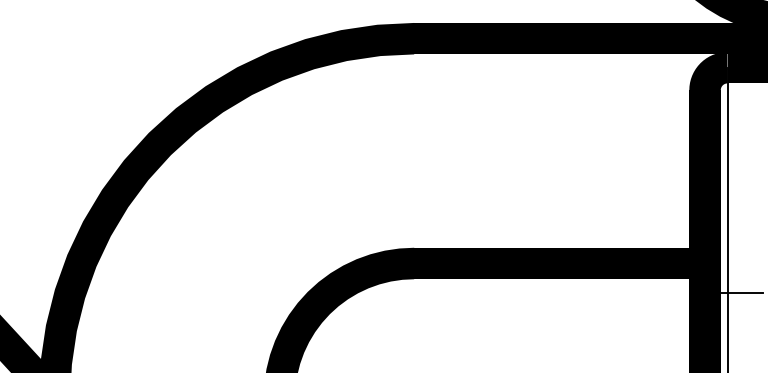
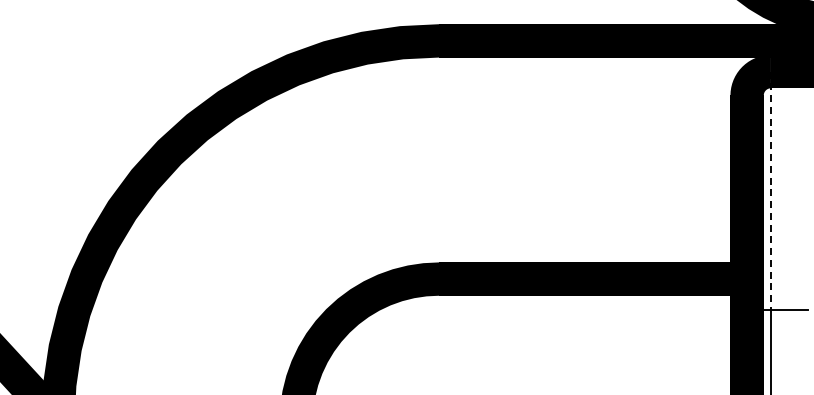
line: (727, 180) -> (770, 191), solid -> dashed

